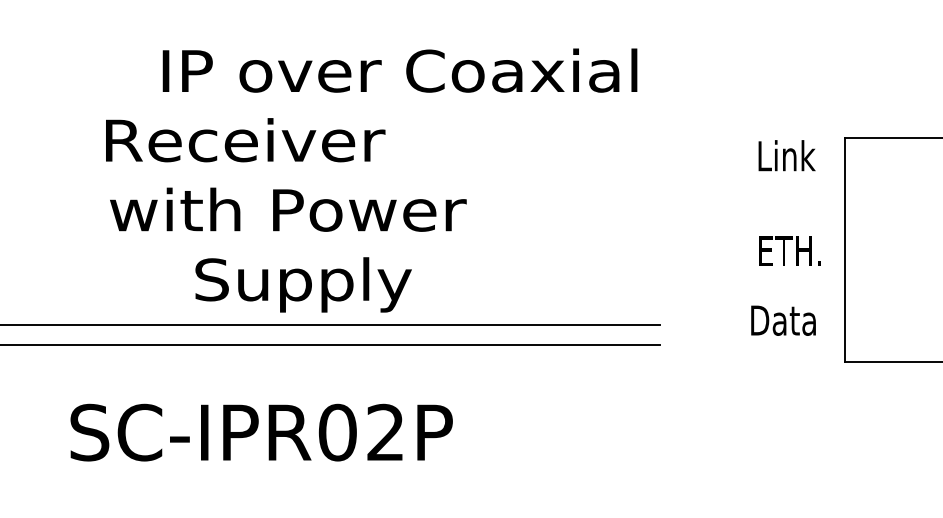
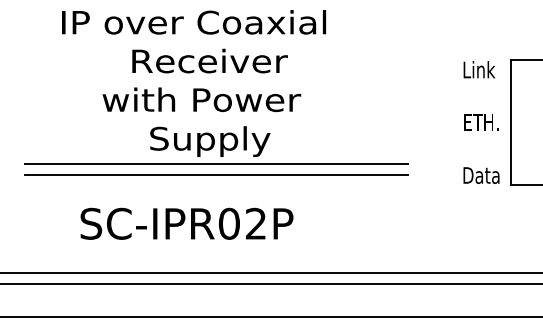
text: (400, 70) -> (194, 22), moved
text: (244, 139) -> (209, 60), moved
text: (783, 320) -> (481, 175), moved

